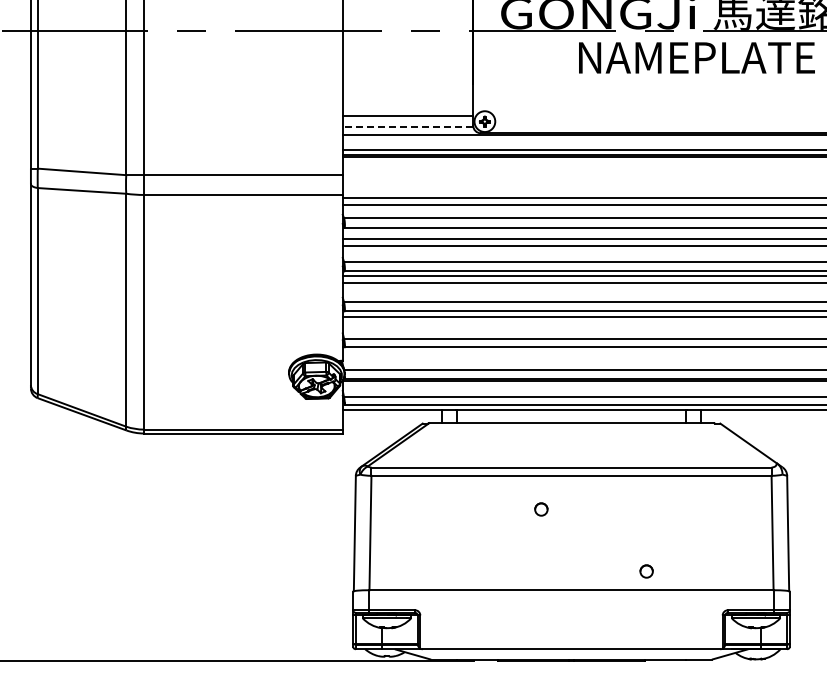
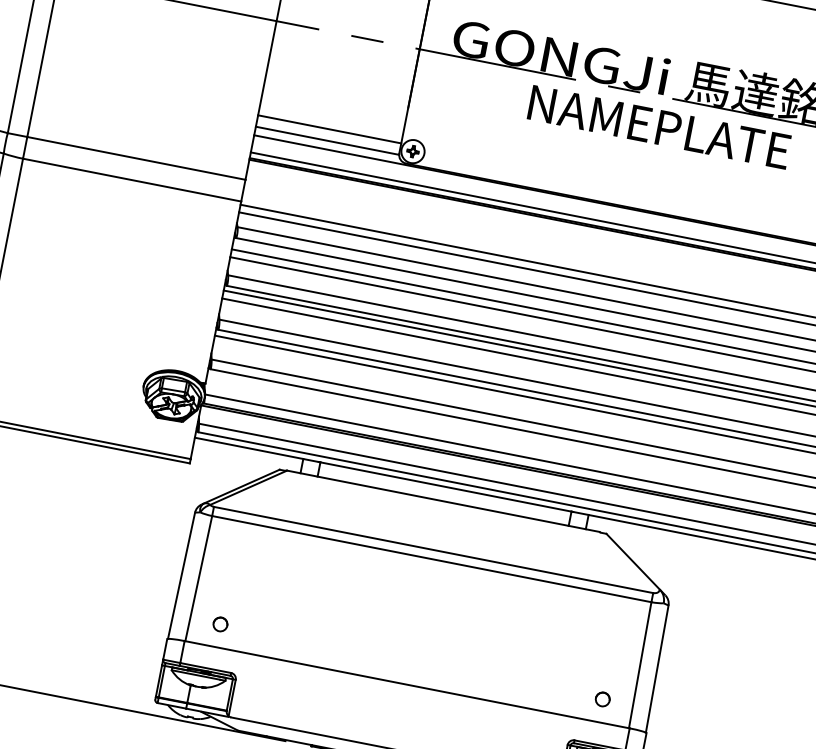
line: (407, 126) -> (326, 140), dashed -> solid
circle: (541, 509) -> (220, 624), moved
circle: (646, 571) -> (602, 699), moved

